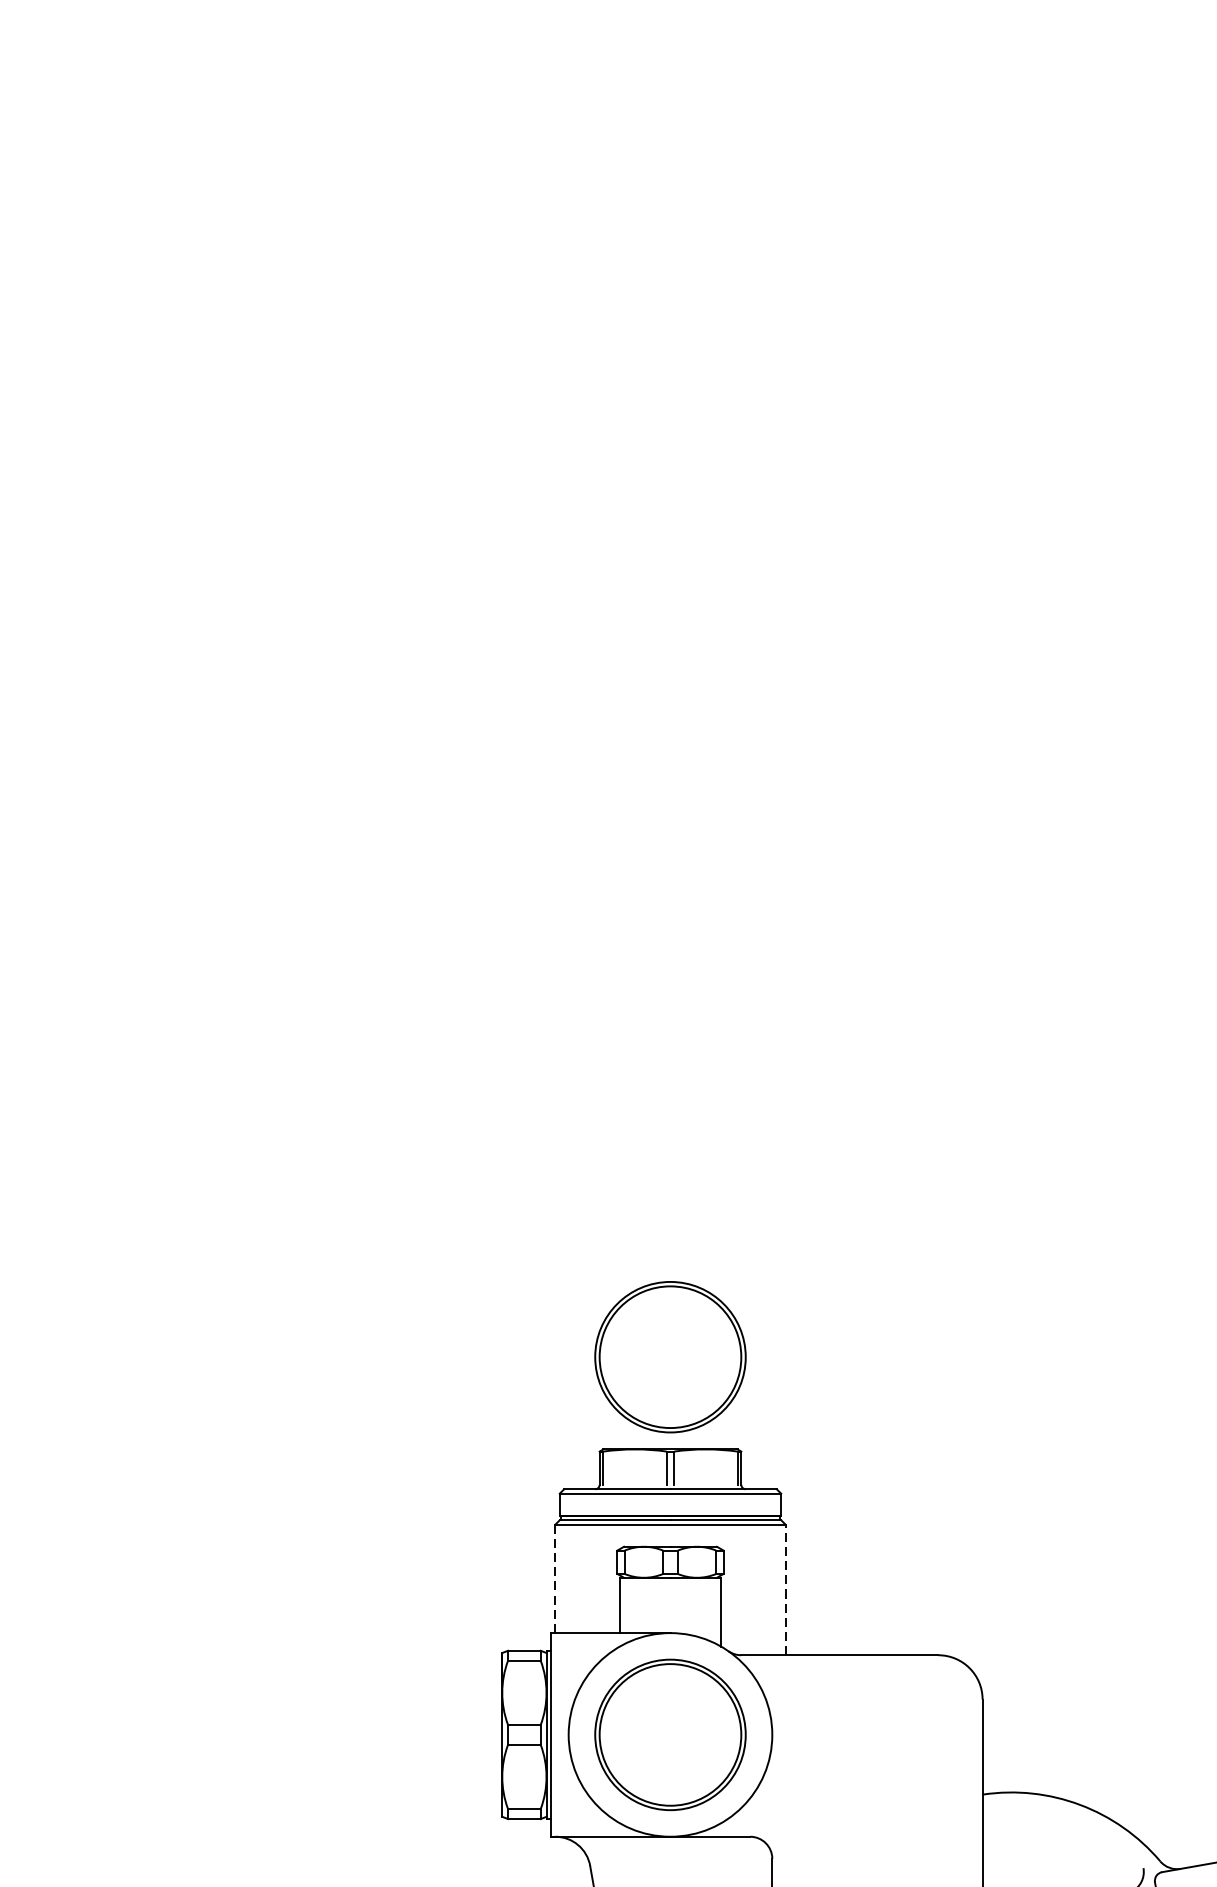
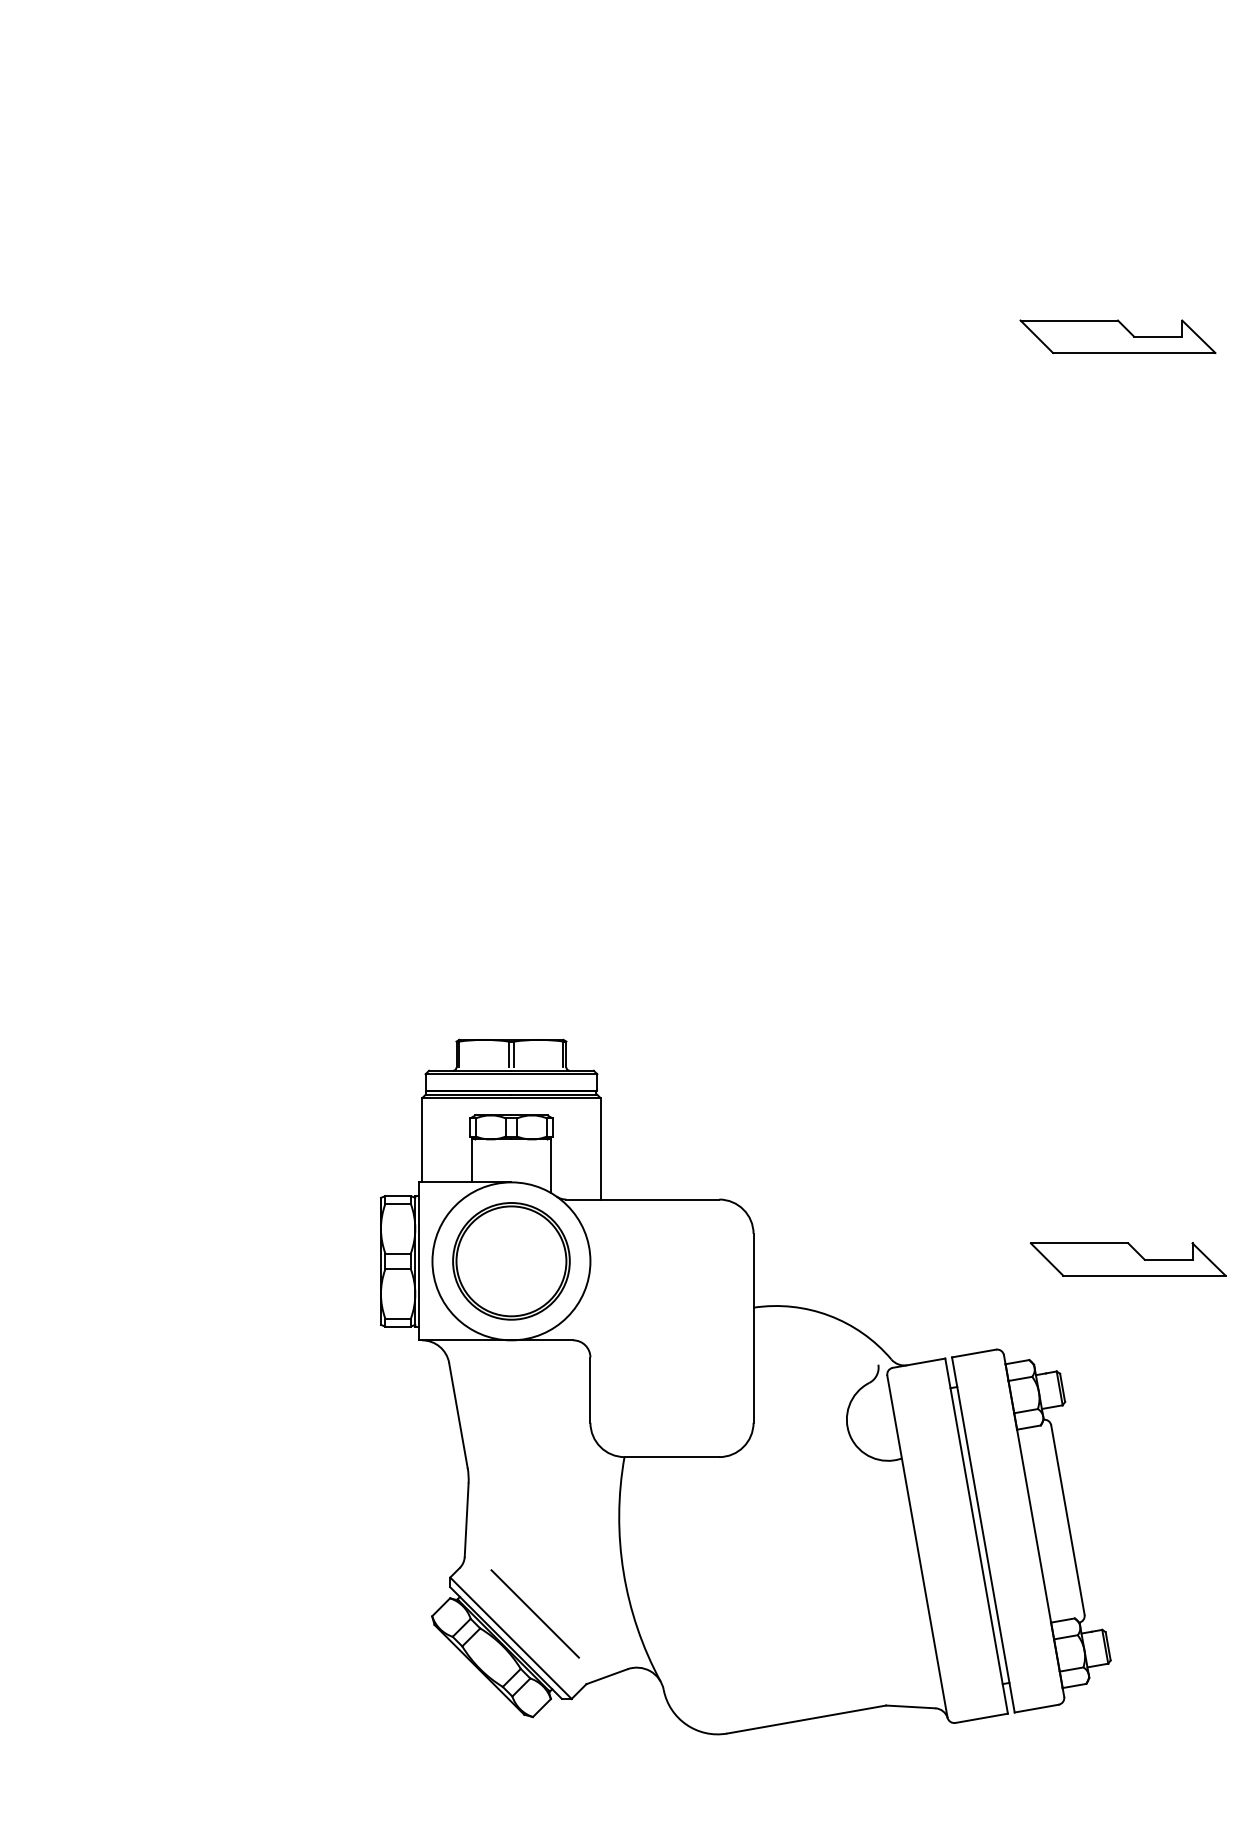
part: (670, 1357) -> (511, 968), removed
line: (555, 1579) -> (422, 1140), dashed -> solid
line: (785, 1589) -> (600, 1148), dashed -> solid

